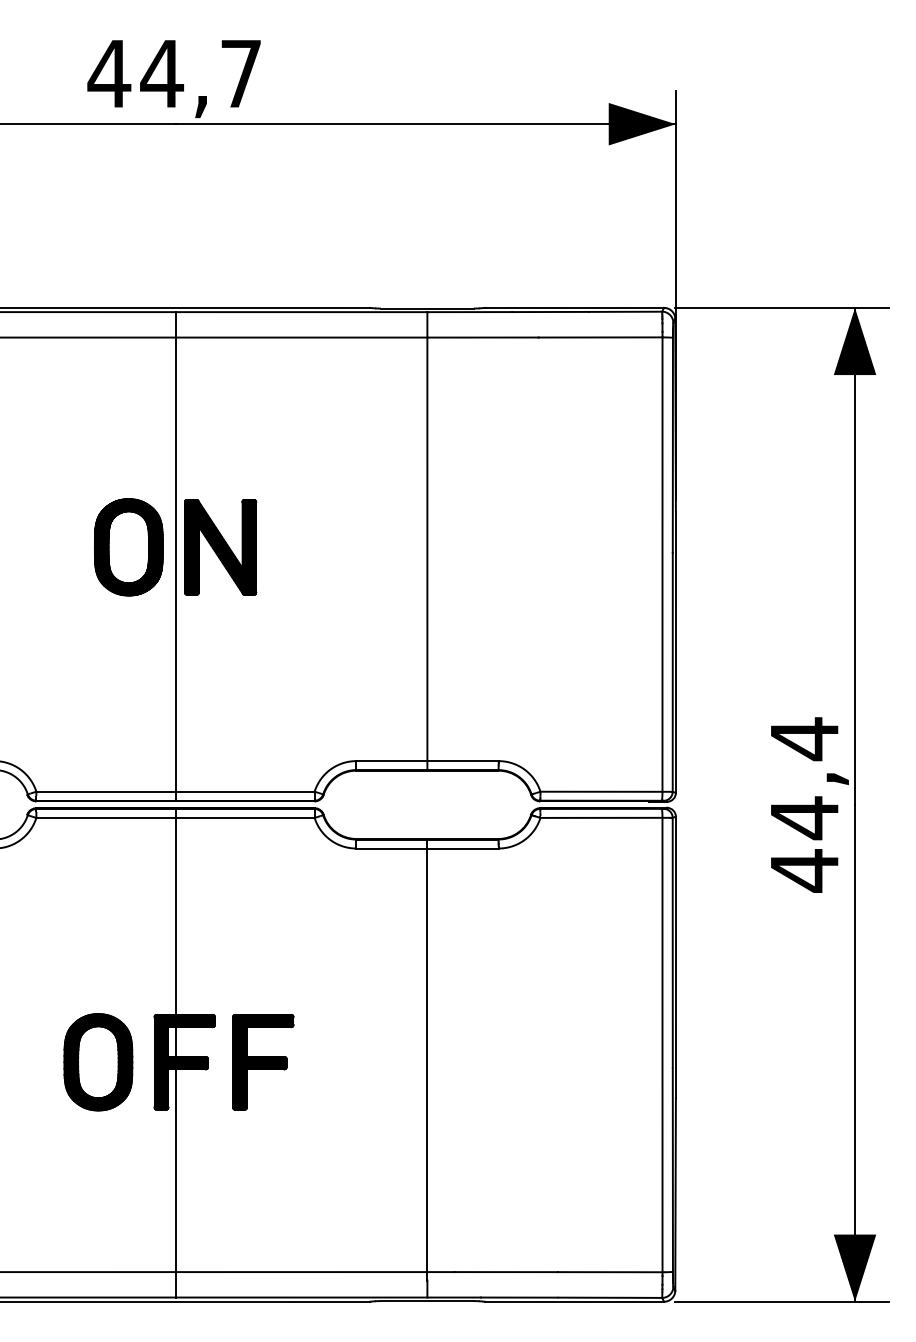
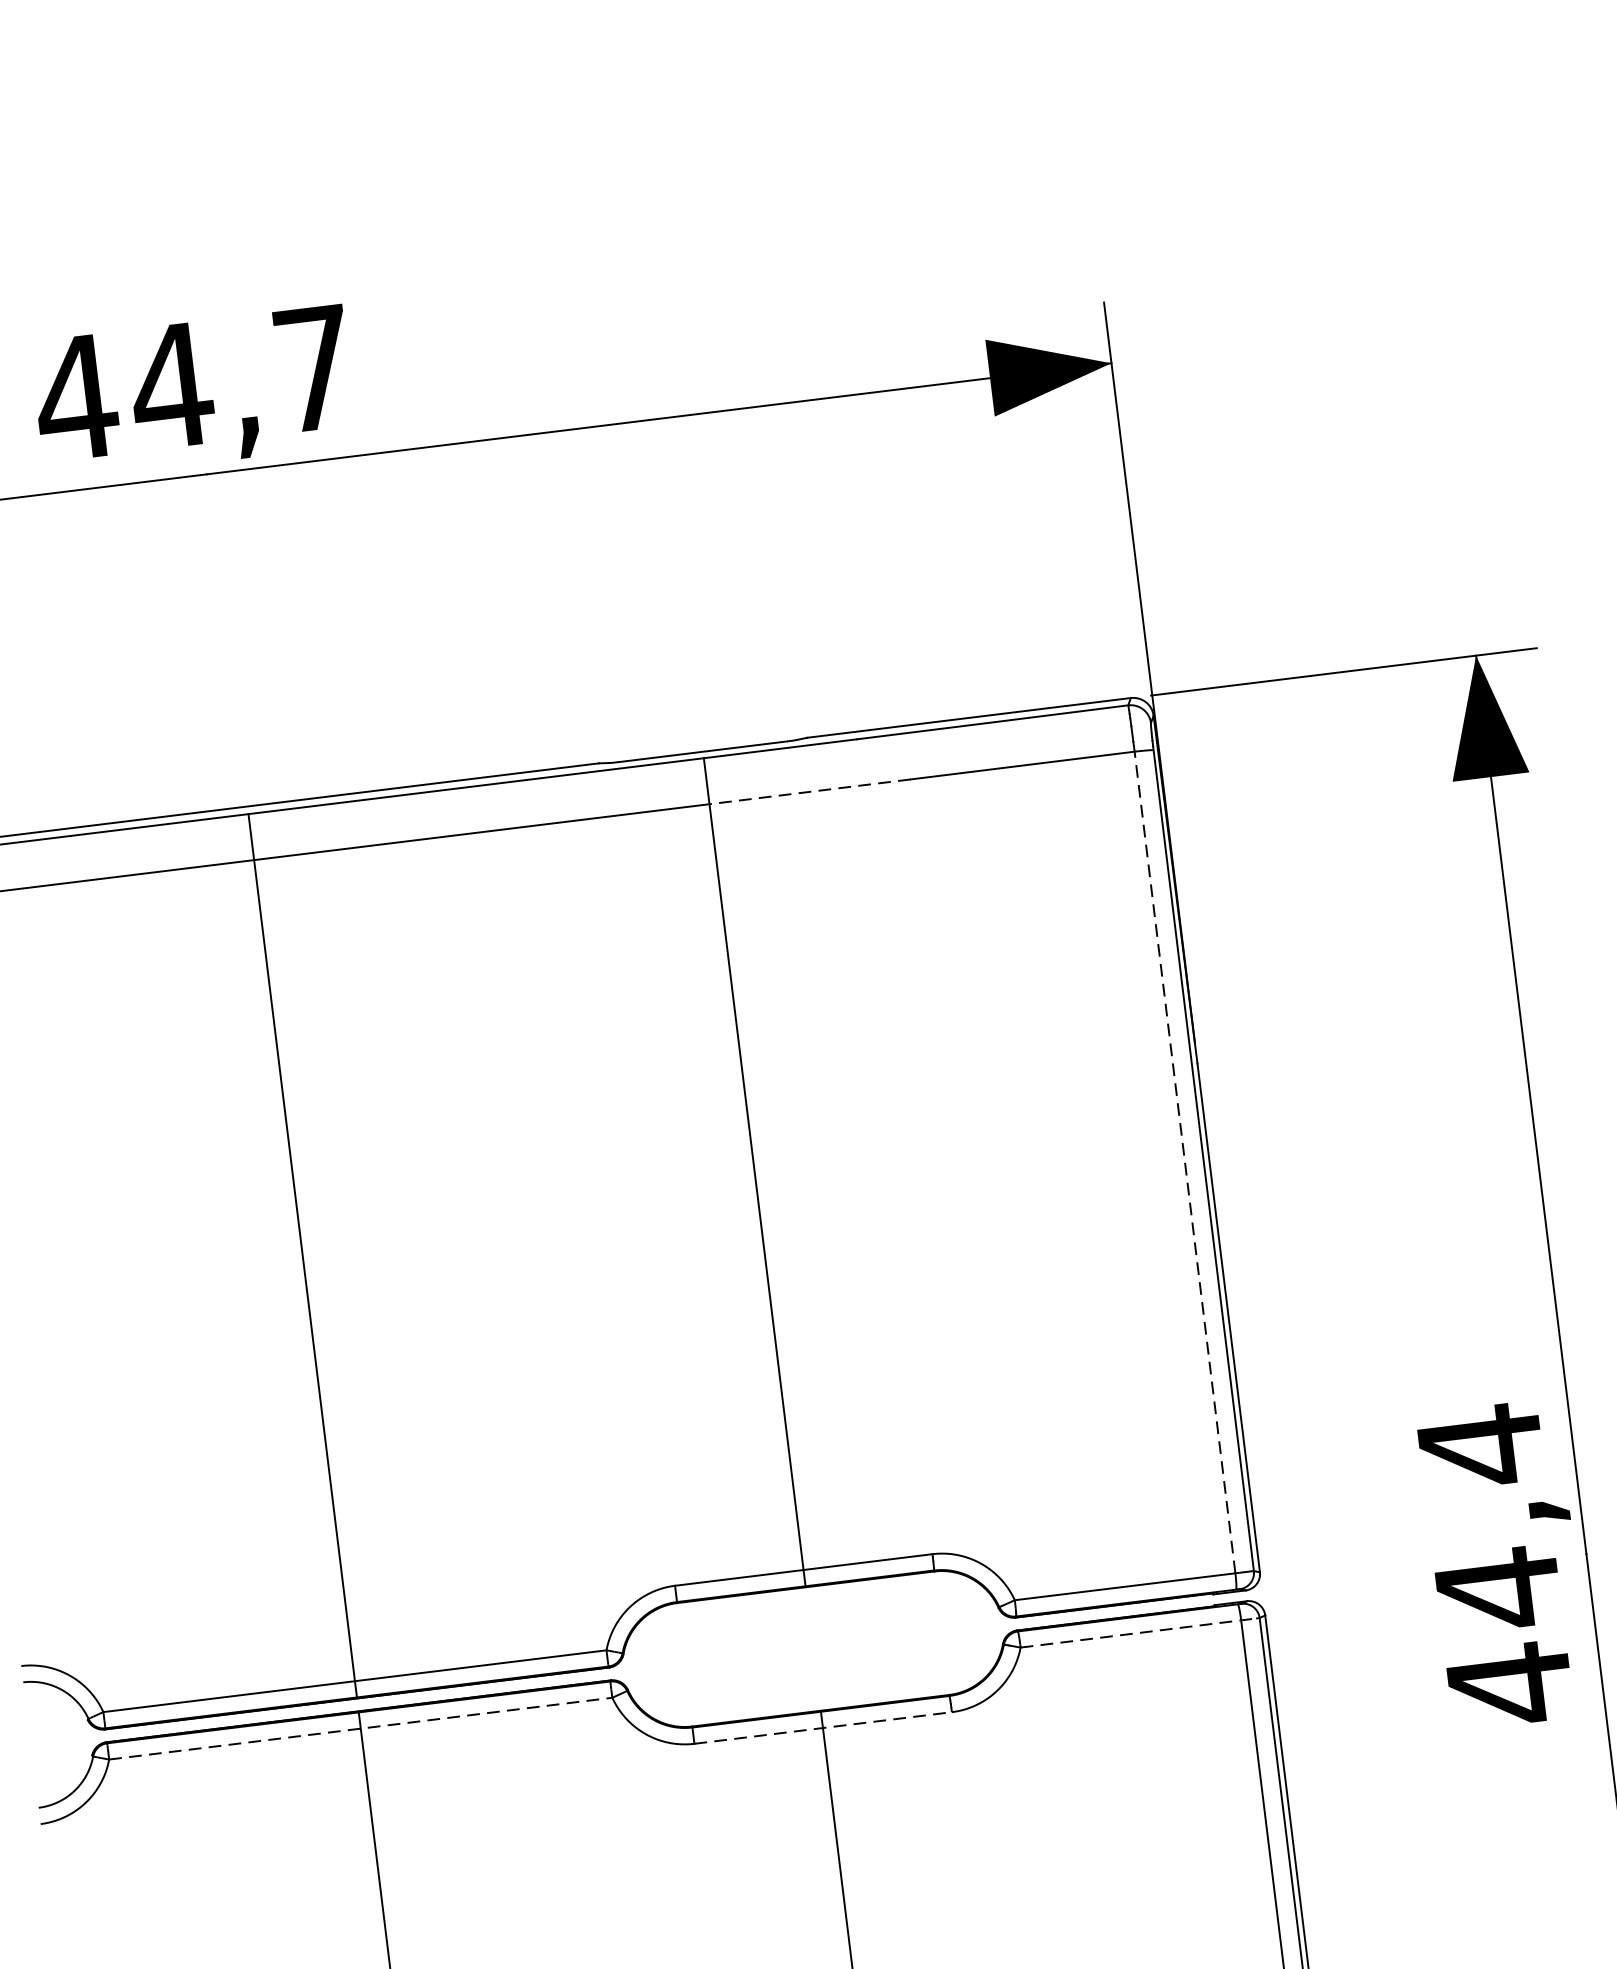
line: (483, 337) -> (810, 791), solid -> dashed
part: (184, 547) -> (316, 1237), removed
line: (662, 564) -> (1184, 1162), solid -> dashed
line: (176, 817) -> (362, 1727), solid -> dashed
line: (606, 817) -> (1139, 1632), solid -> dashed
line: (428, 848) -> (824, 1727), solid -> dashed

